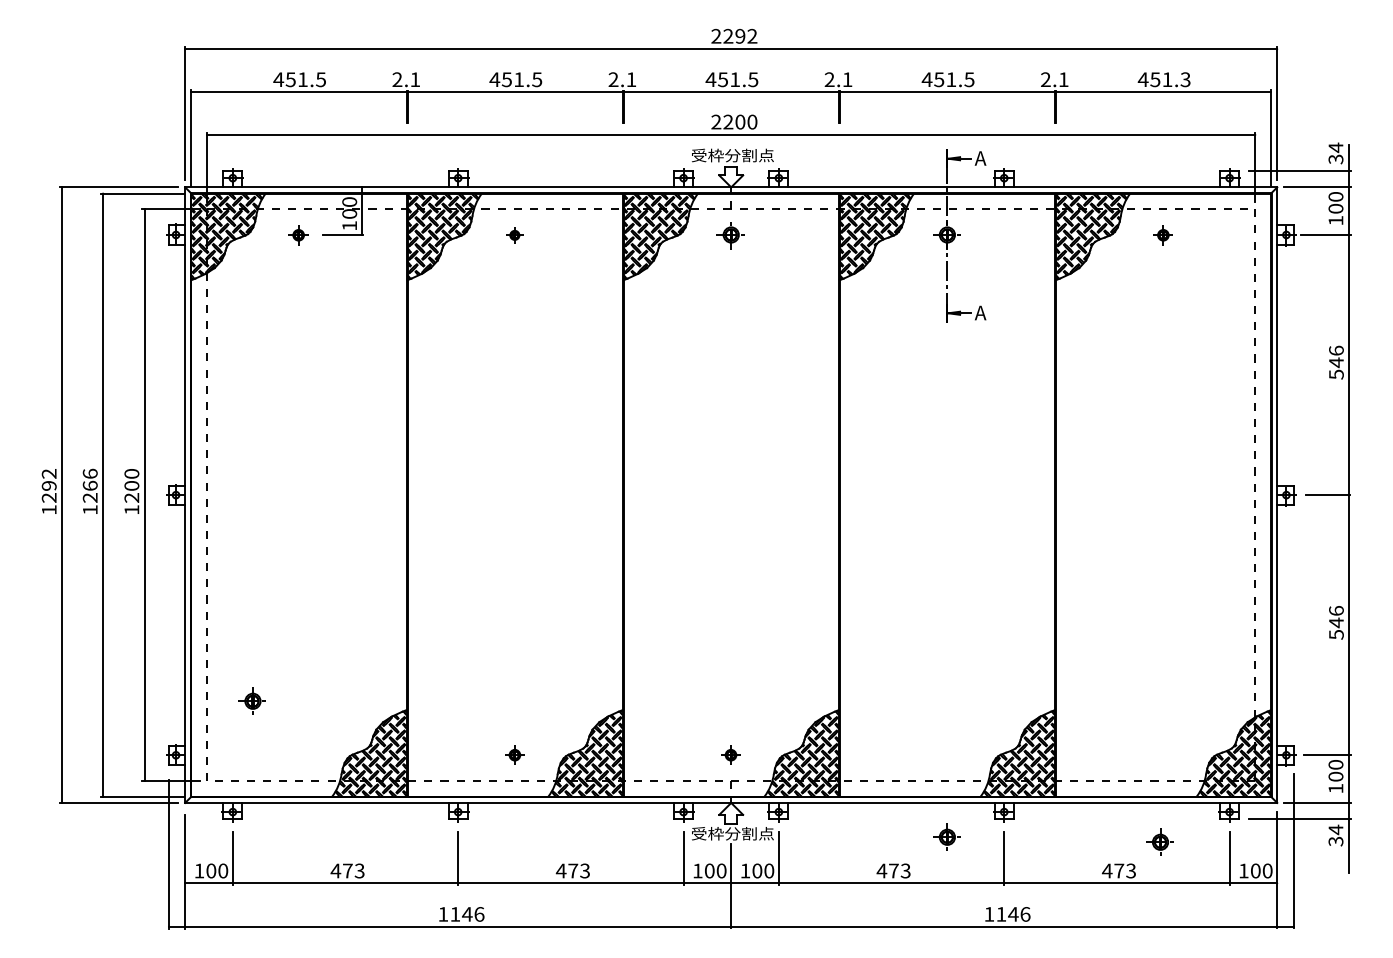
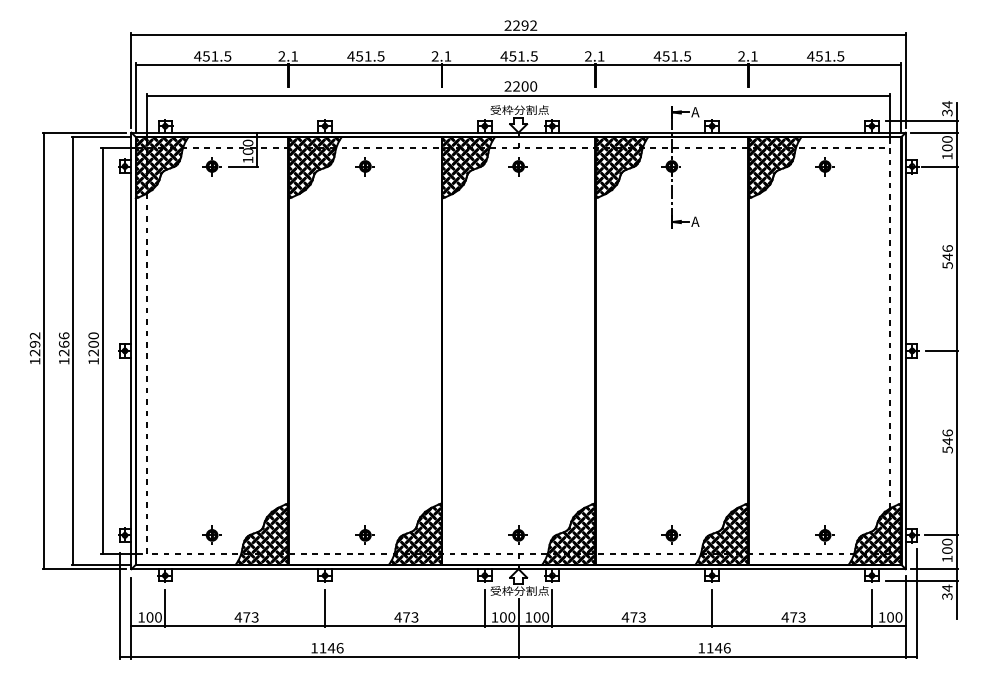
text: (1185, 79) -> (840, 56), 451.3 -> 451.5
part: (297, 235) -> (211, 166), size x1.43
part: (514, 235) -> (364, 166), size x1.67
part: (1162, 235) -> (824, 166), size x1.43
part: (251, 700) -> (211, 534), moved
part: (514, 754) -> (364, 534), size x1.43
part: (730, 754) -> (518, 534), size x1.43
part: (946, 836) -> (671, 534), moved
part: (1159, 841) -> (824, 534), moved

